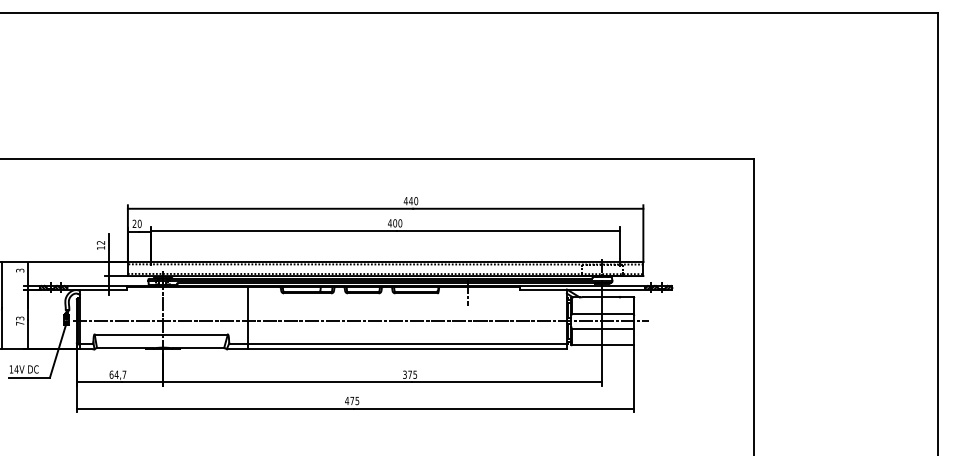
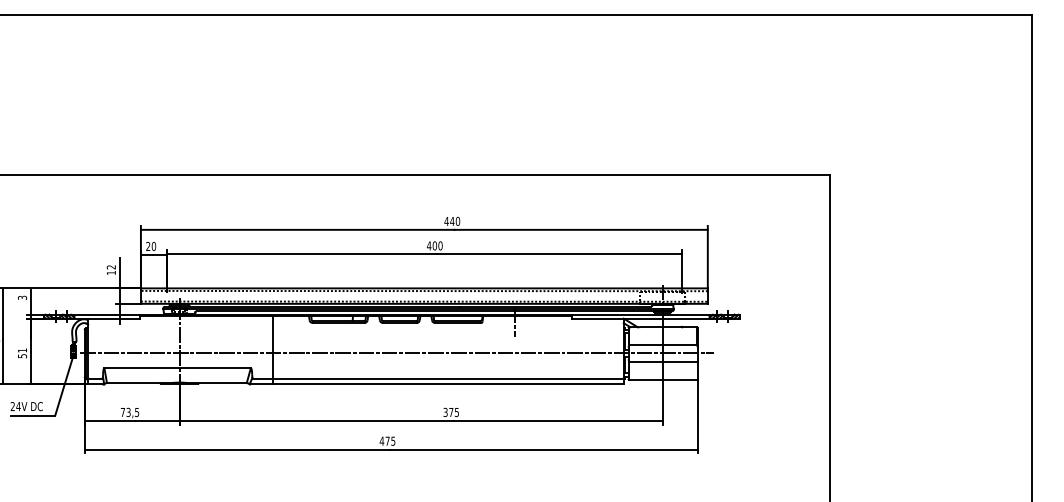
text: (20, 321) -> (22, 353), 73 -> 51
text: (11, 369) -> (12, 406), 14V -> 24V
text: (117, 374) -> (129, 412), 64,7 -> 73,5

